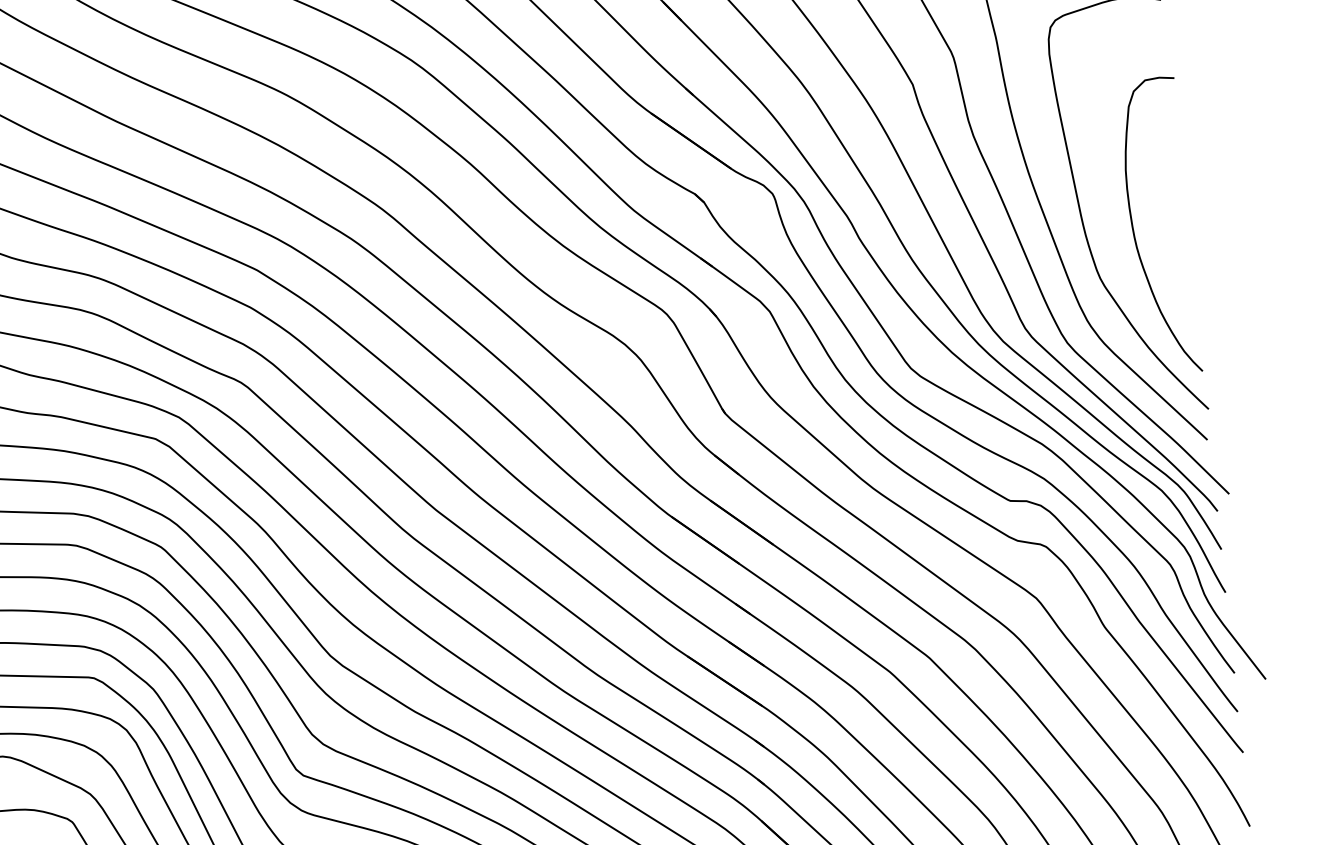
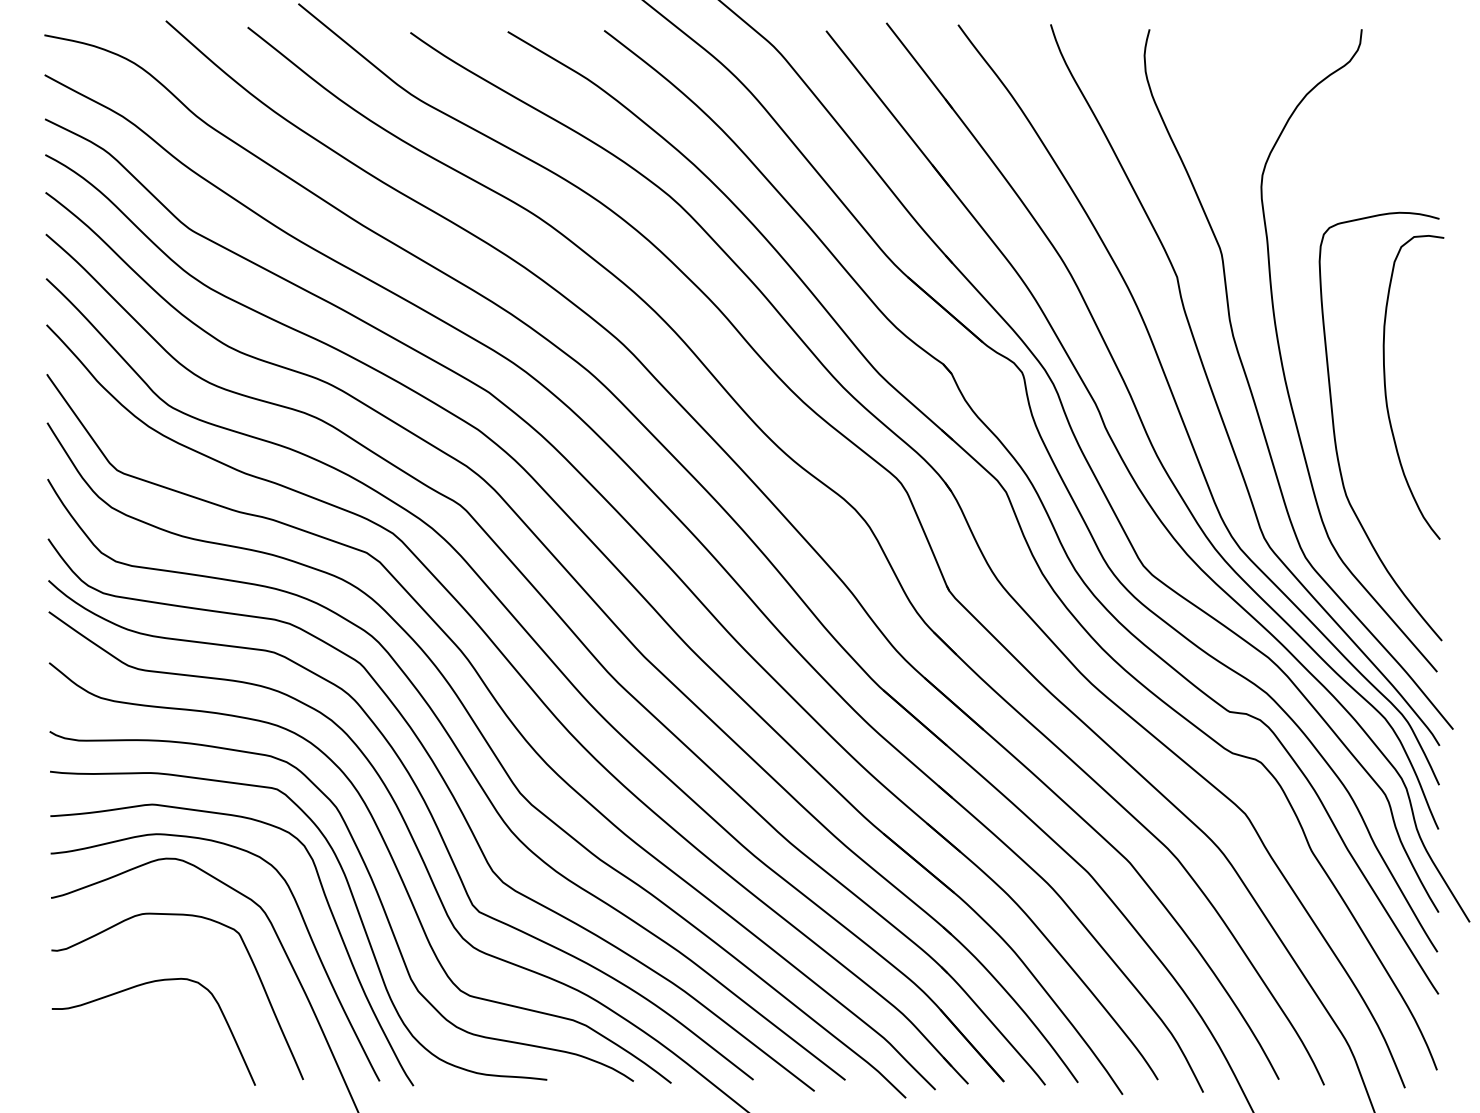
curve: (1134, 230) -> (1386, 388), moved

